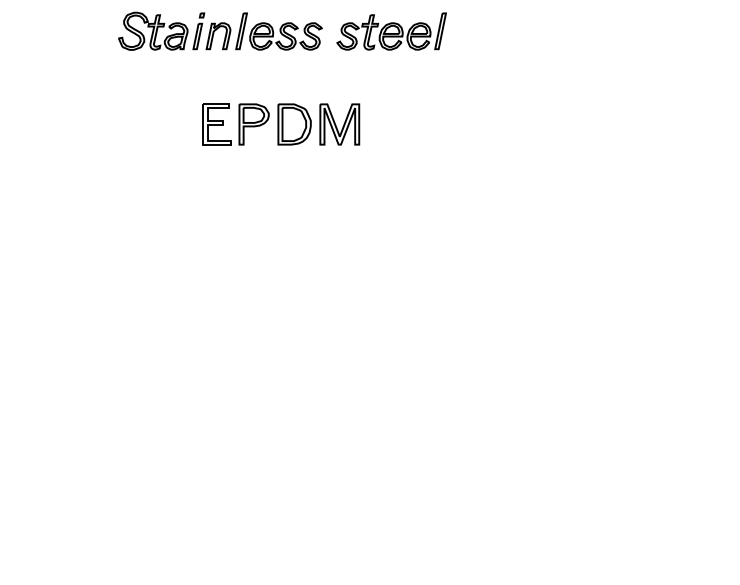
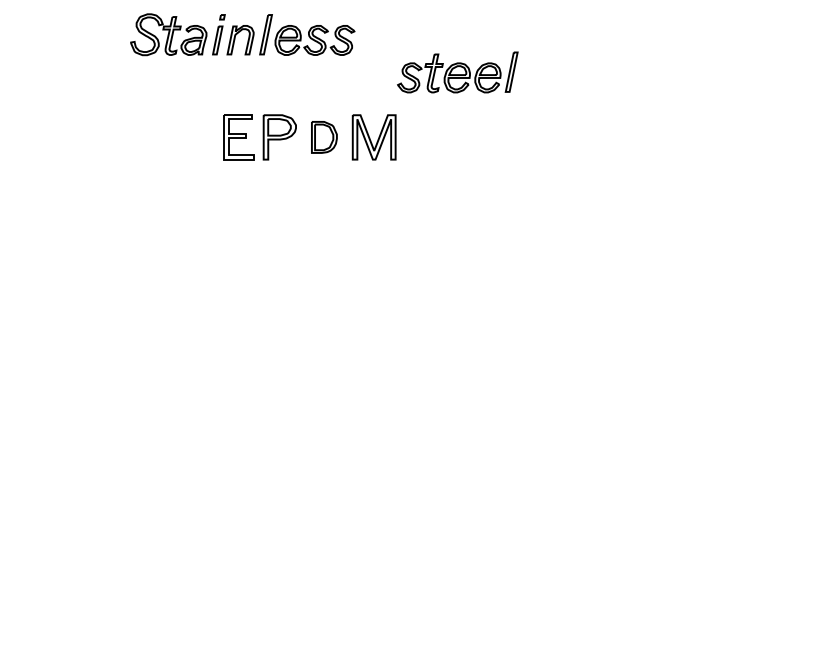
part: (391, 31) -> (457, 72), moved
part: (294, 124) -> (324, 137), size x0.7

